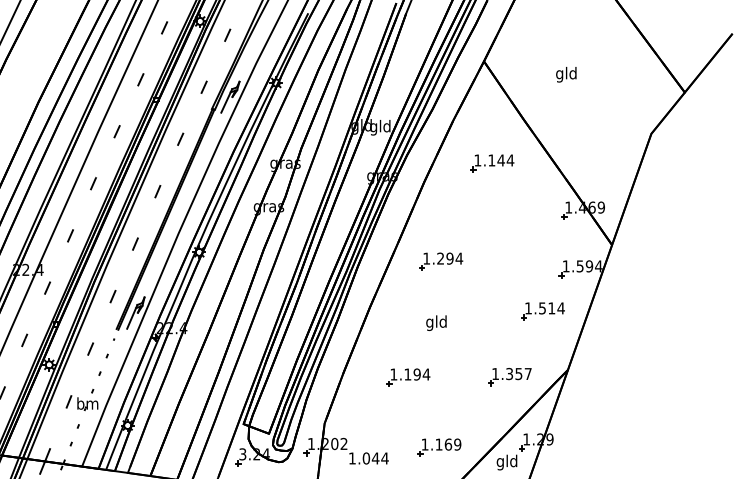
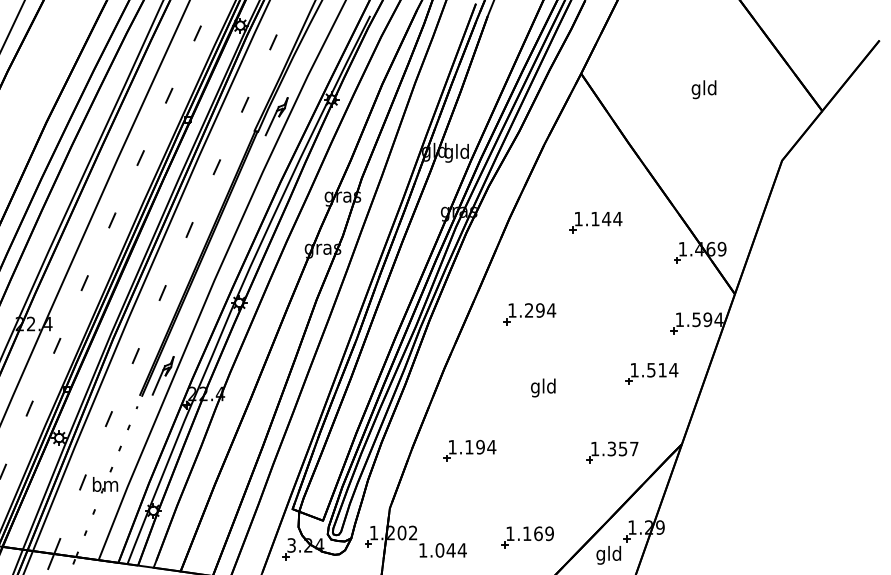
text: (566, 74) -> (704, 89), moved
part: (492, 163) -> (596, 222), moved
text: (436, 322) -> (543, 387), moved
part: (408, 377) -> (470, 450), moved

